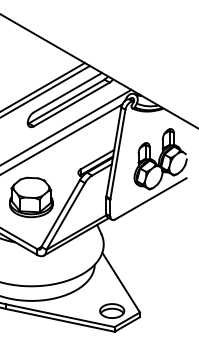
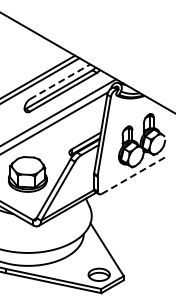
line: (68, 92) -> (60, 81), solid -> dashed
line: (150, 198) -> (133, 175), solid -> dashed

